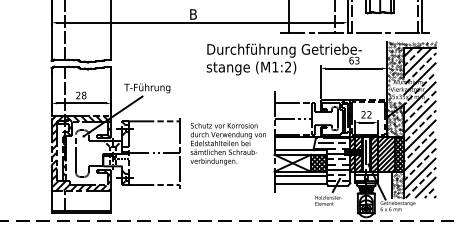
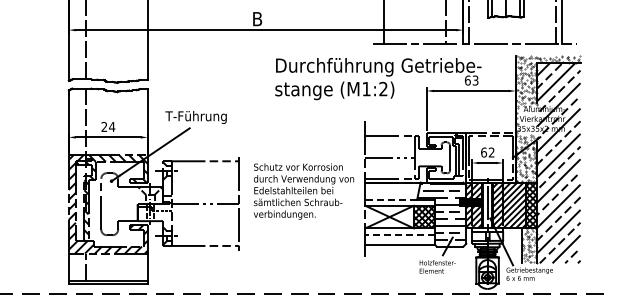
text: (83, 95) -> (111, 126), 28 -> 24
text: (364, 114) -> (484, 152), 22 -> 62
line: (294, 150) -> (391, 199), solid -> dashed
line: (300, 176) -> (400, 234), solid -> dashed

